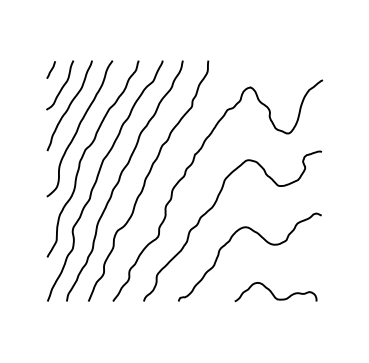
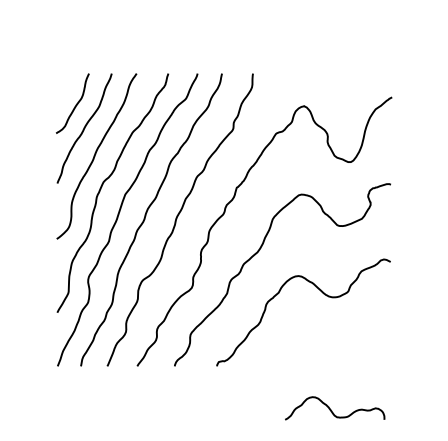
line: (50, 69) -> (61, 84), removed
curve: (273, 293) -> (332, 410), moved

